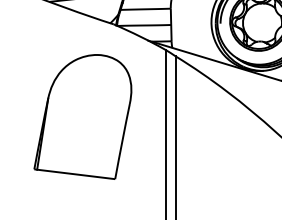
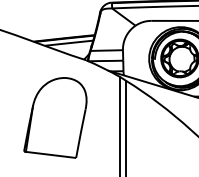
part: (83, 116) -> (55, 117), moved

